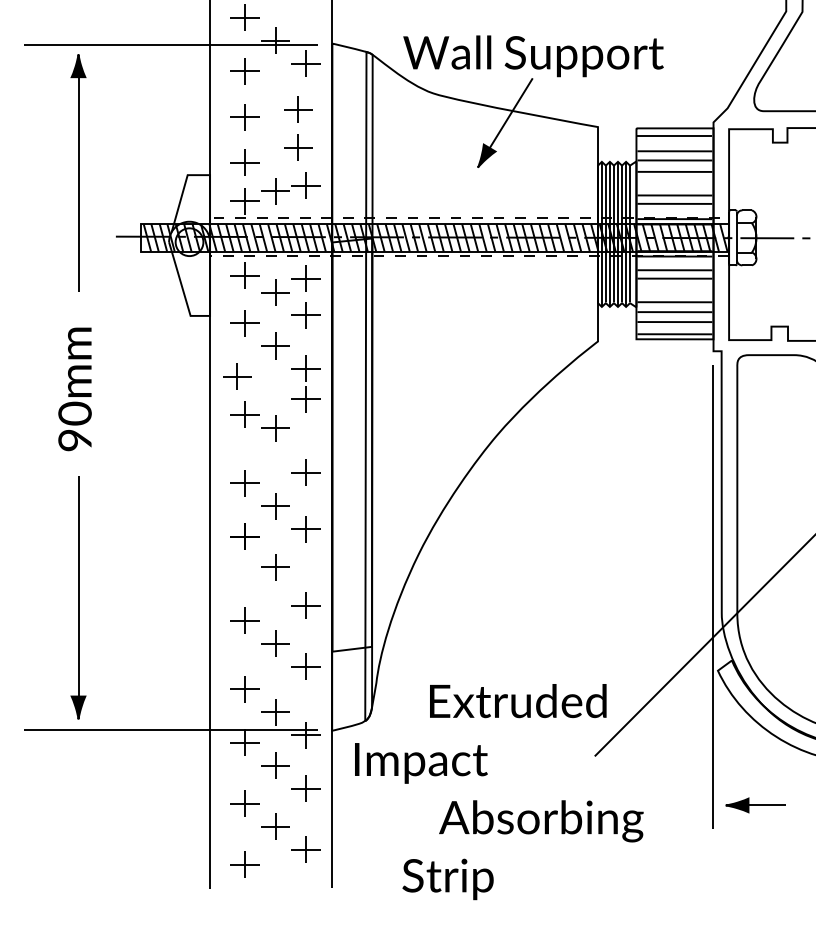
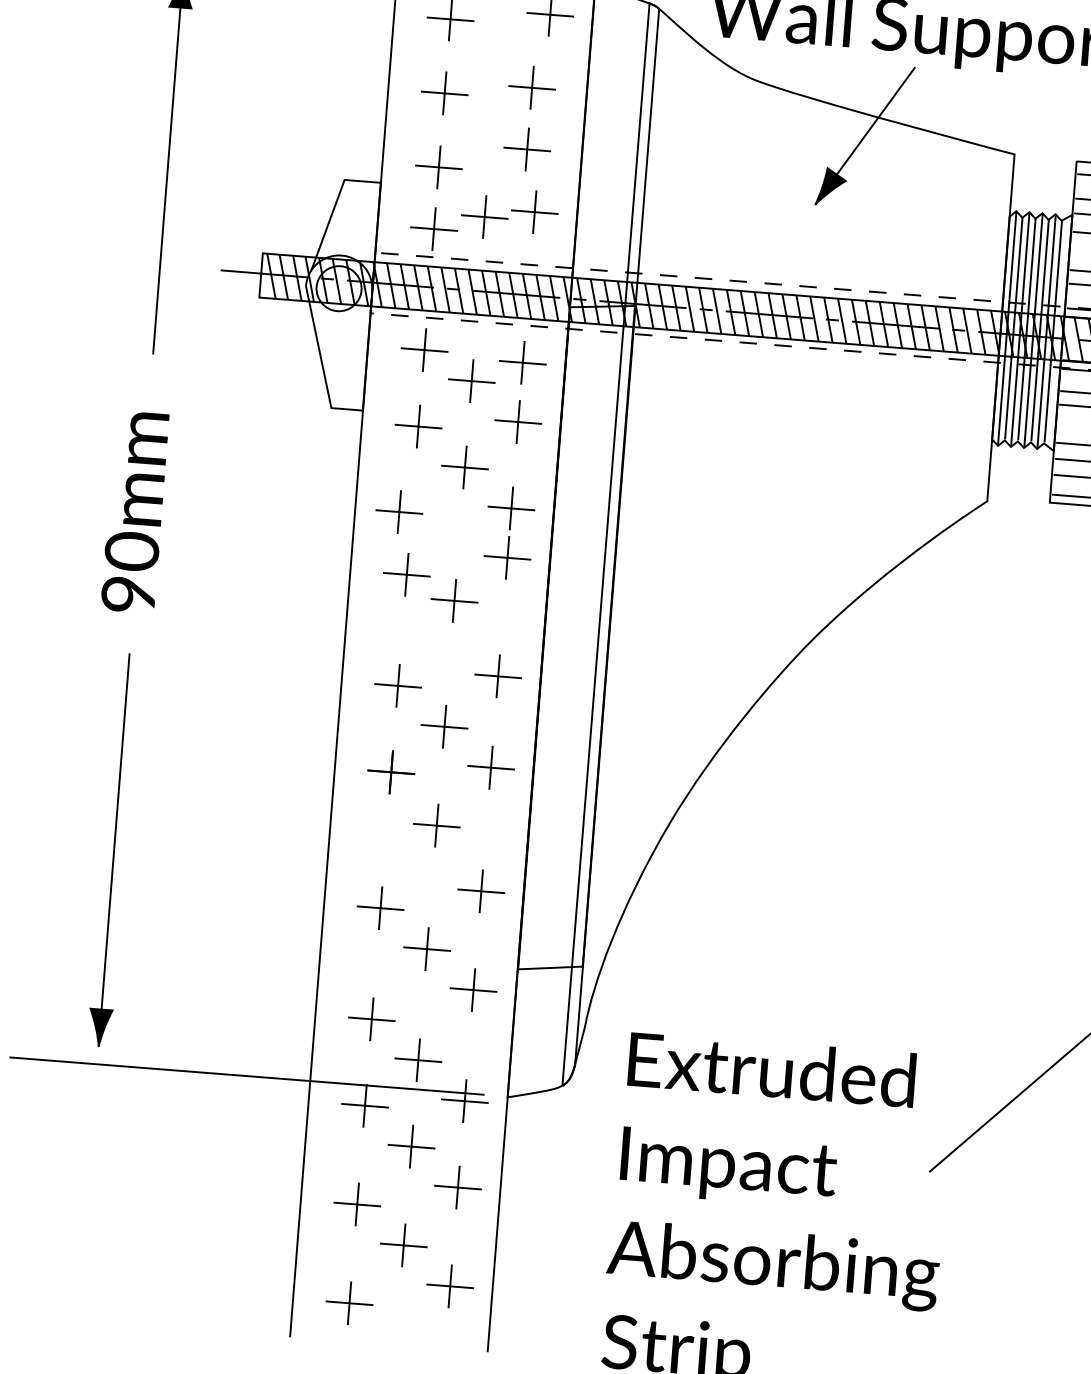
text: (518, 701) -> (772, 1070), moved
text: (421, 763) -> (728, 1167), moved
text: (541, 821) -> (773, 1265), moved

